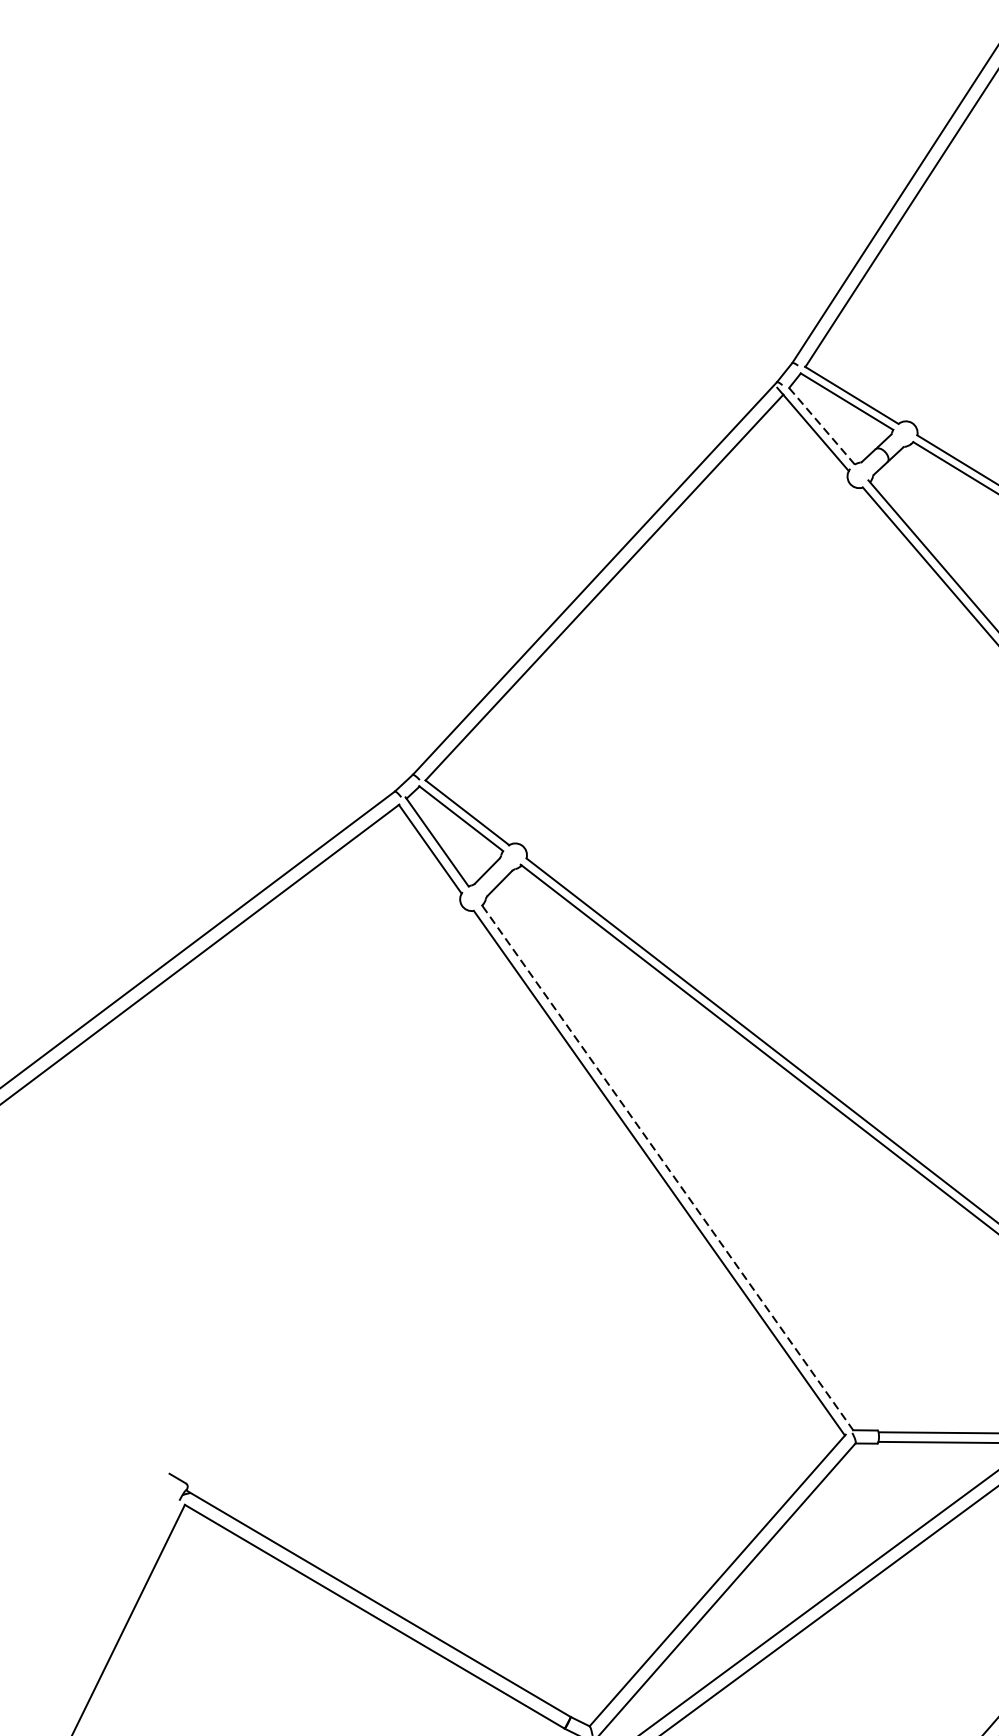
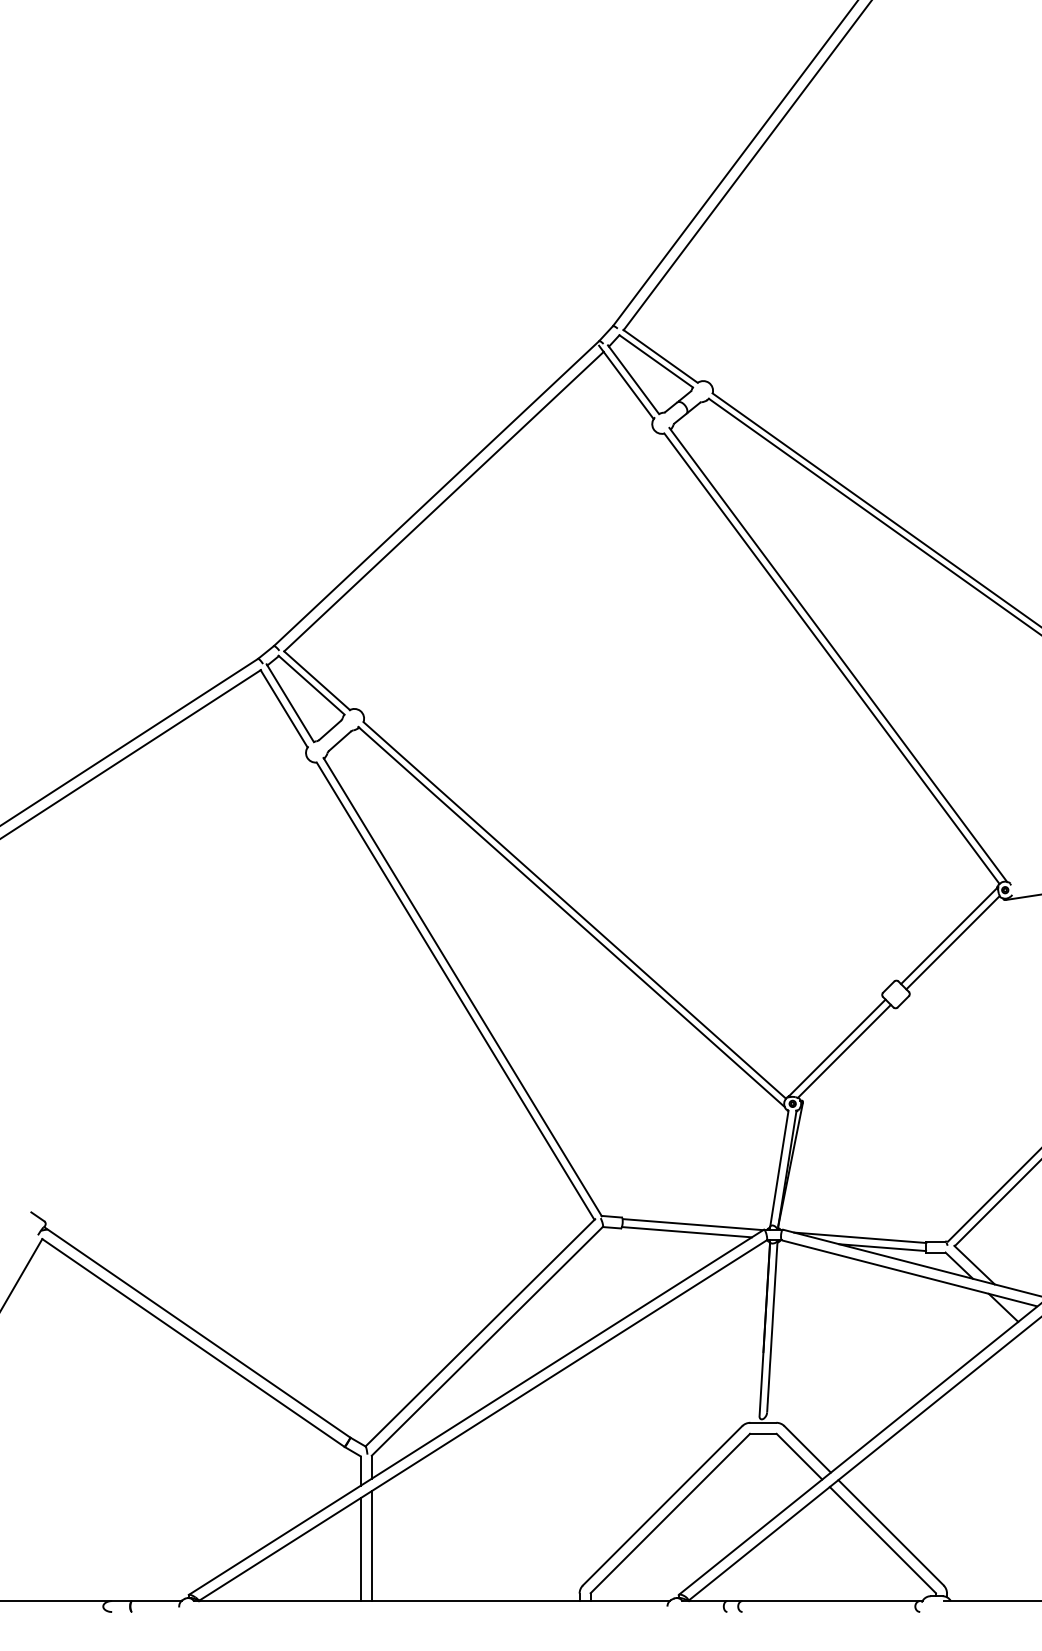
line: (821, 425) -> (633, 379), dashed -> solid
line: (667, 1167) -> (462, 986), dashed -> solid

